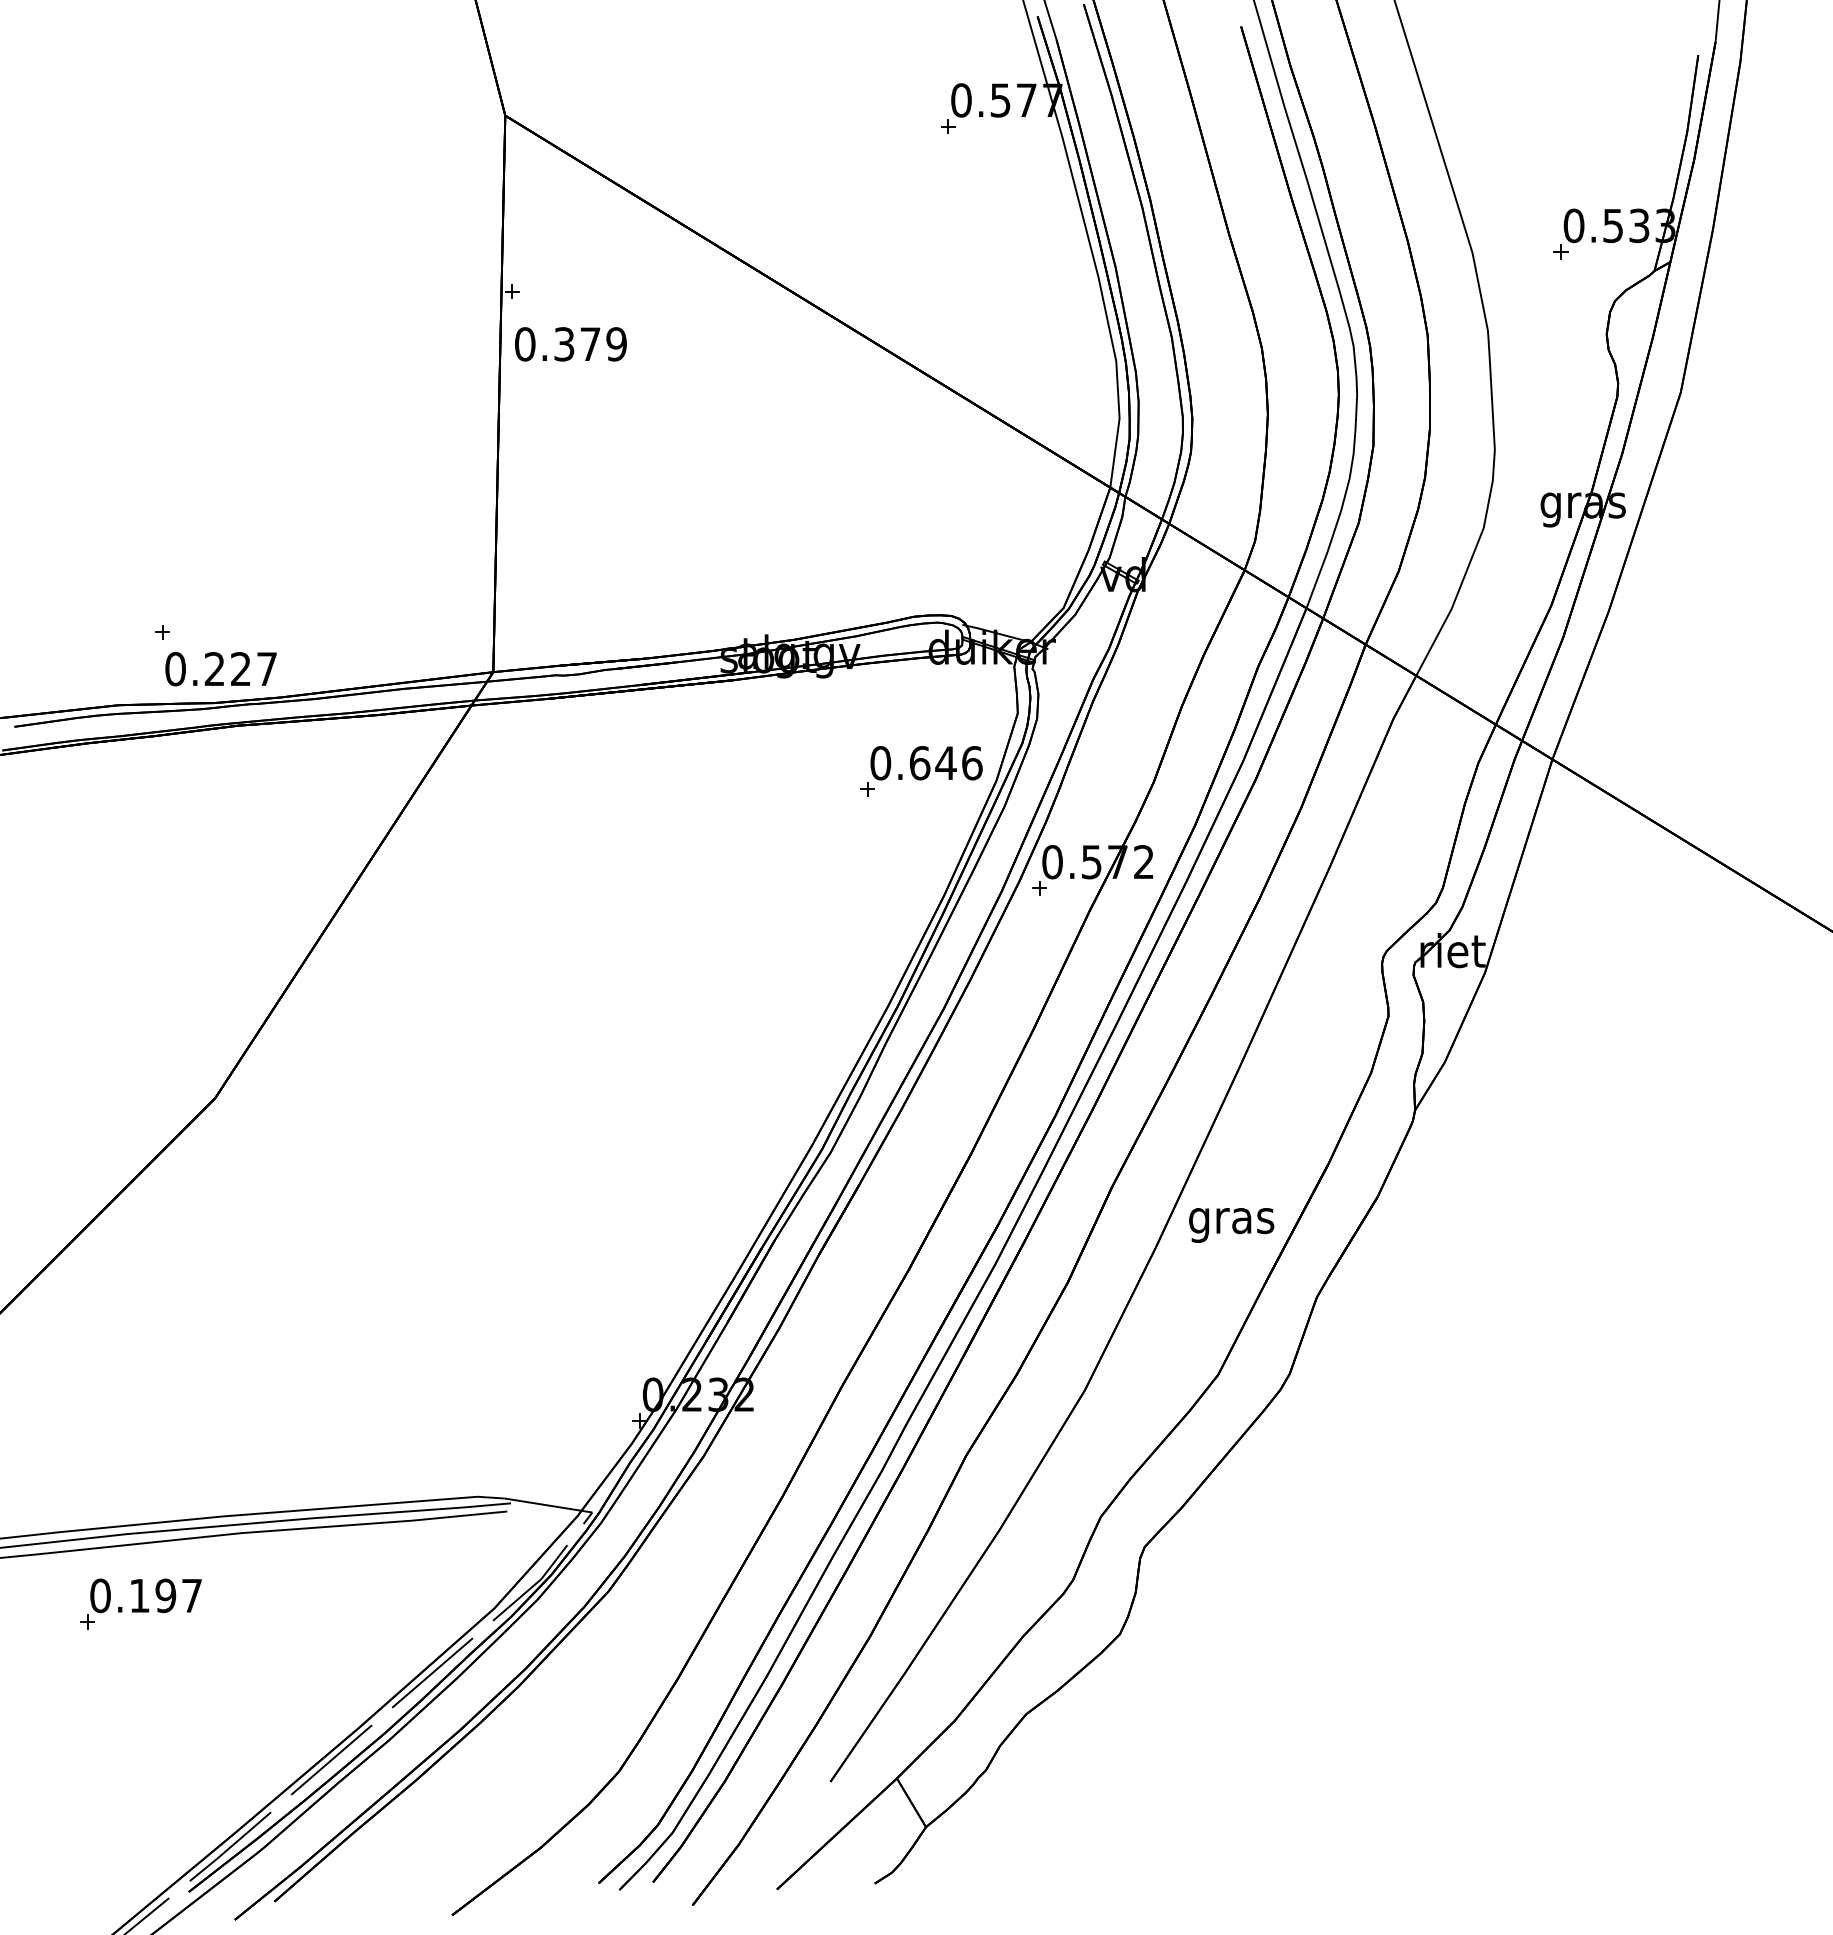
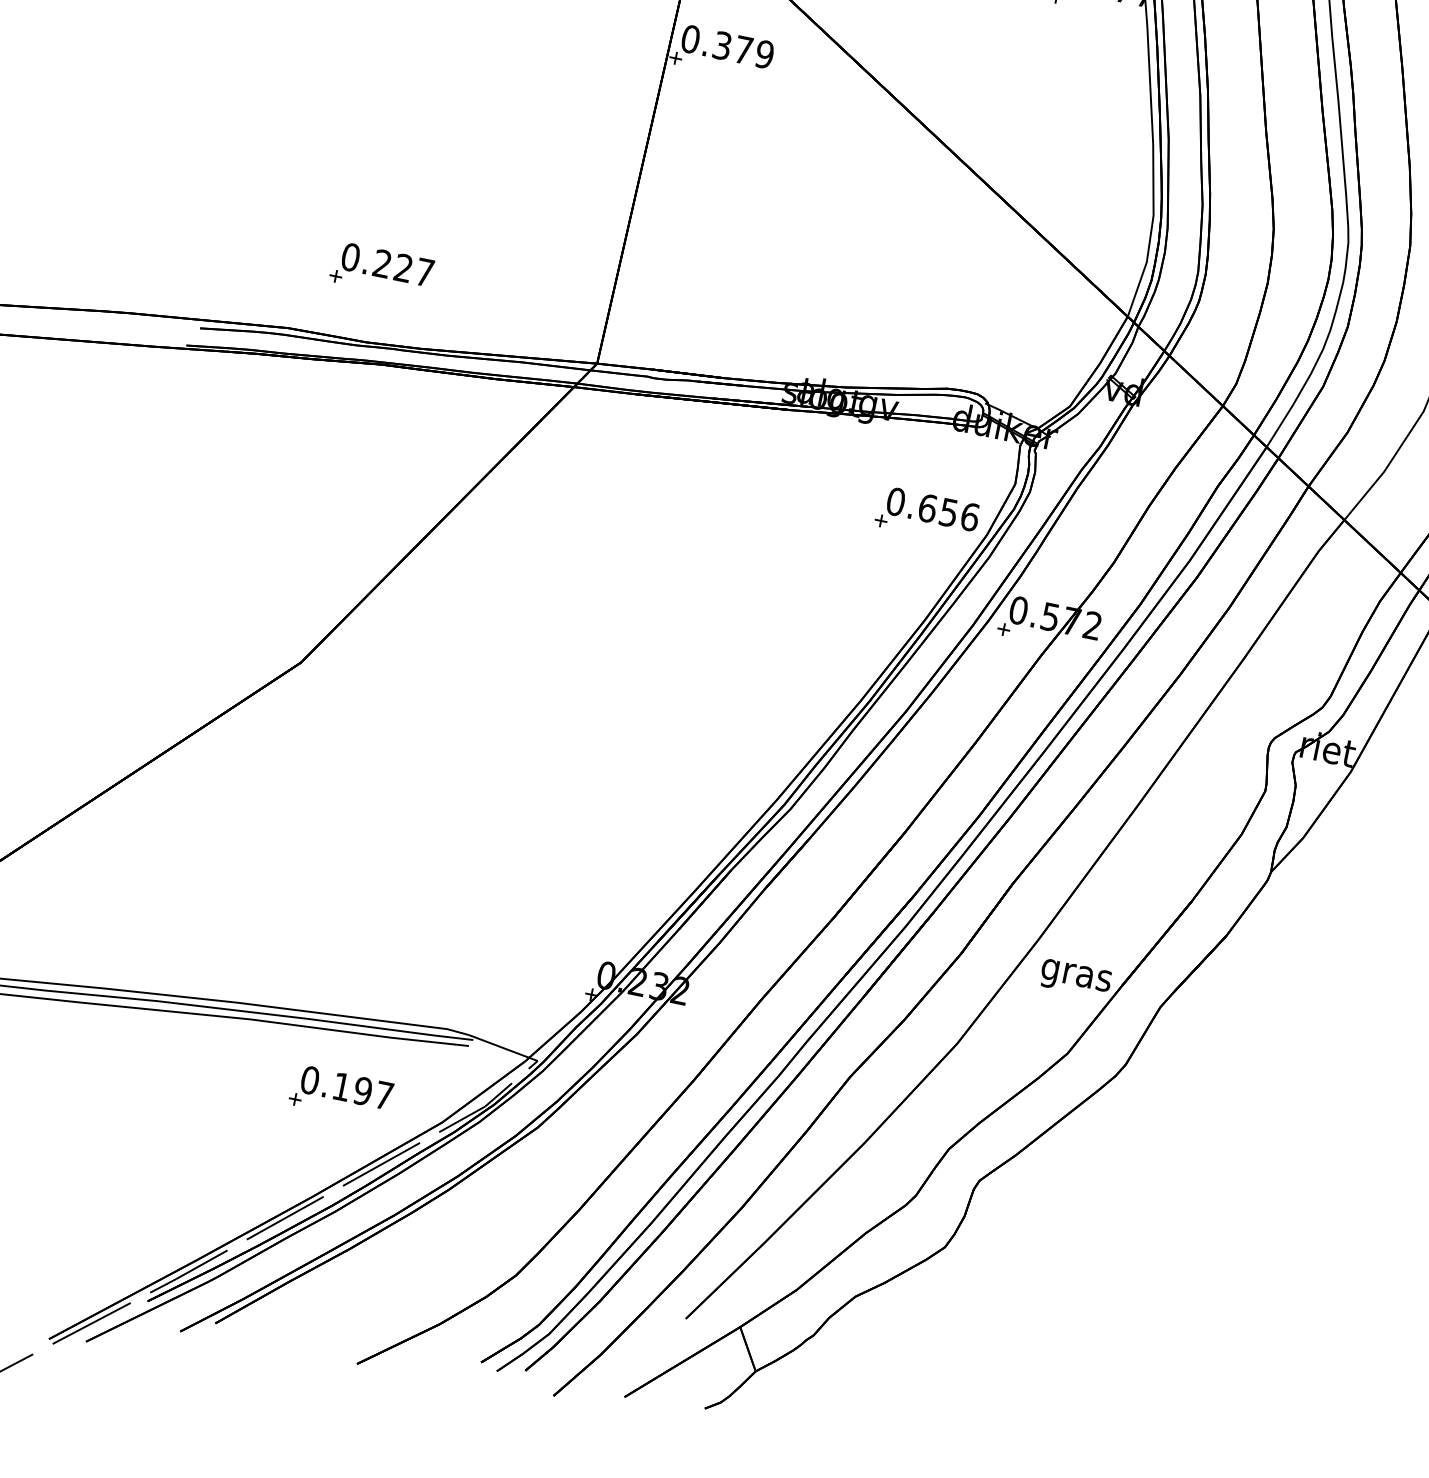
text: (570, 344) -> (727, 47), moved
text: (220, 669) -> (387, 265), moved
text: (945, 763) -> (948, 512), 0.646 -> 0.656
text: (1231, 1225) -> (1075, 978), moved
part: (140, 1603) -> (341, 1093), moved

